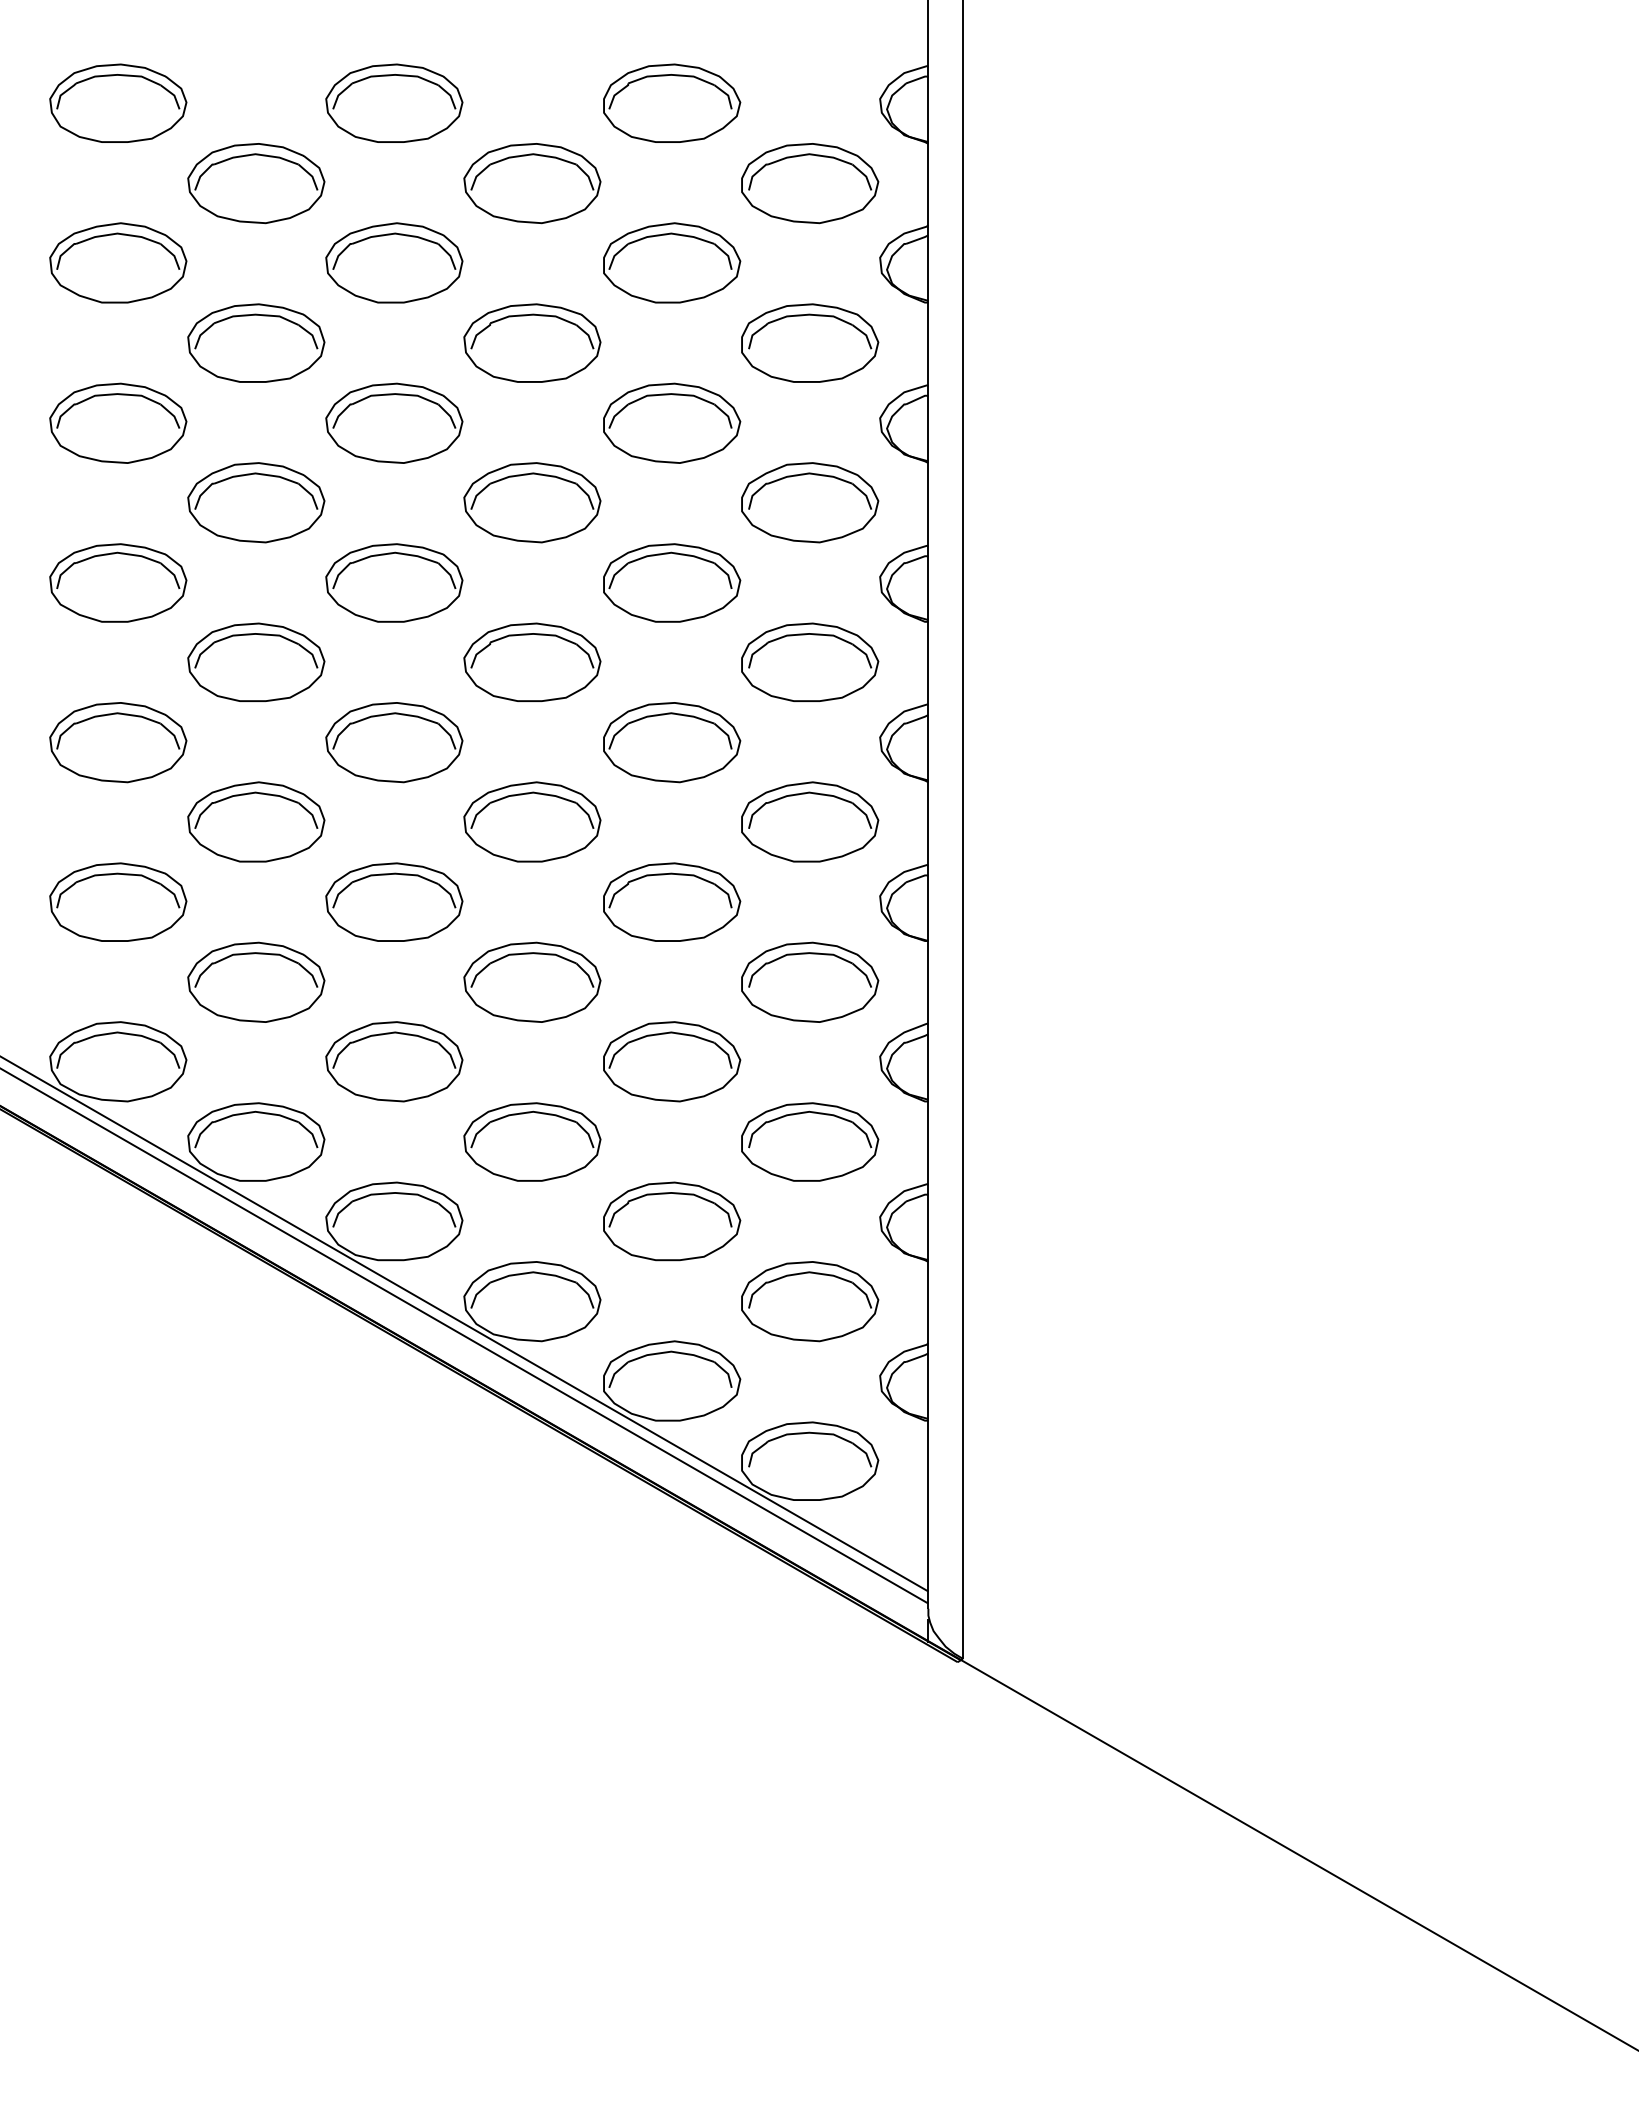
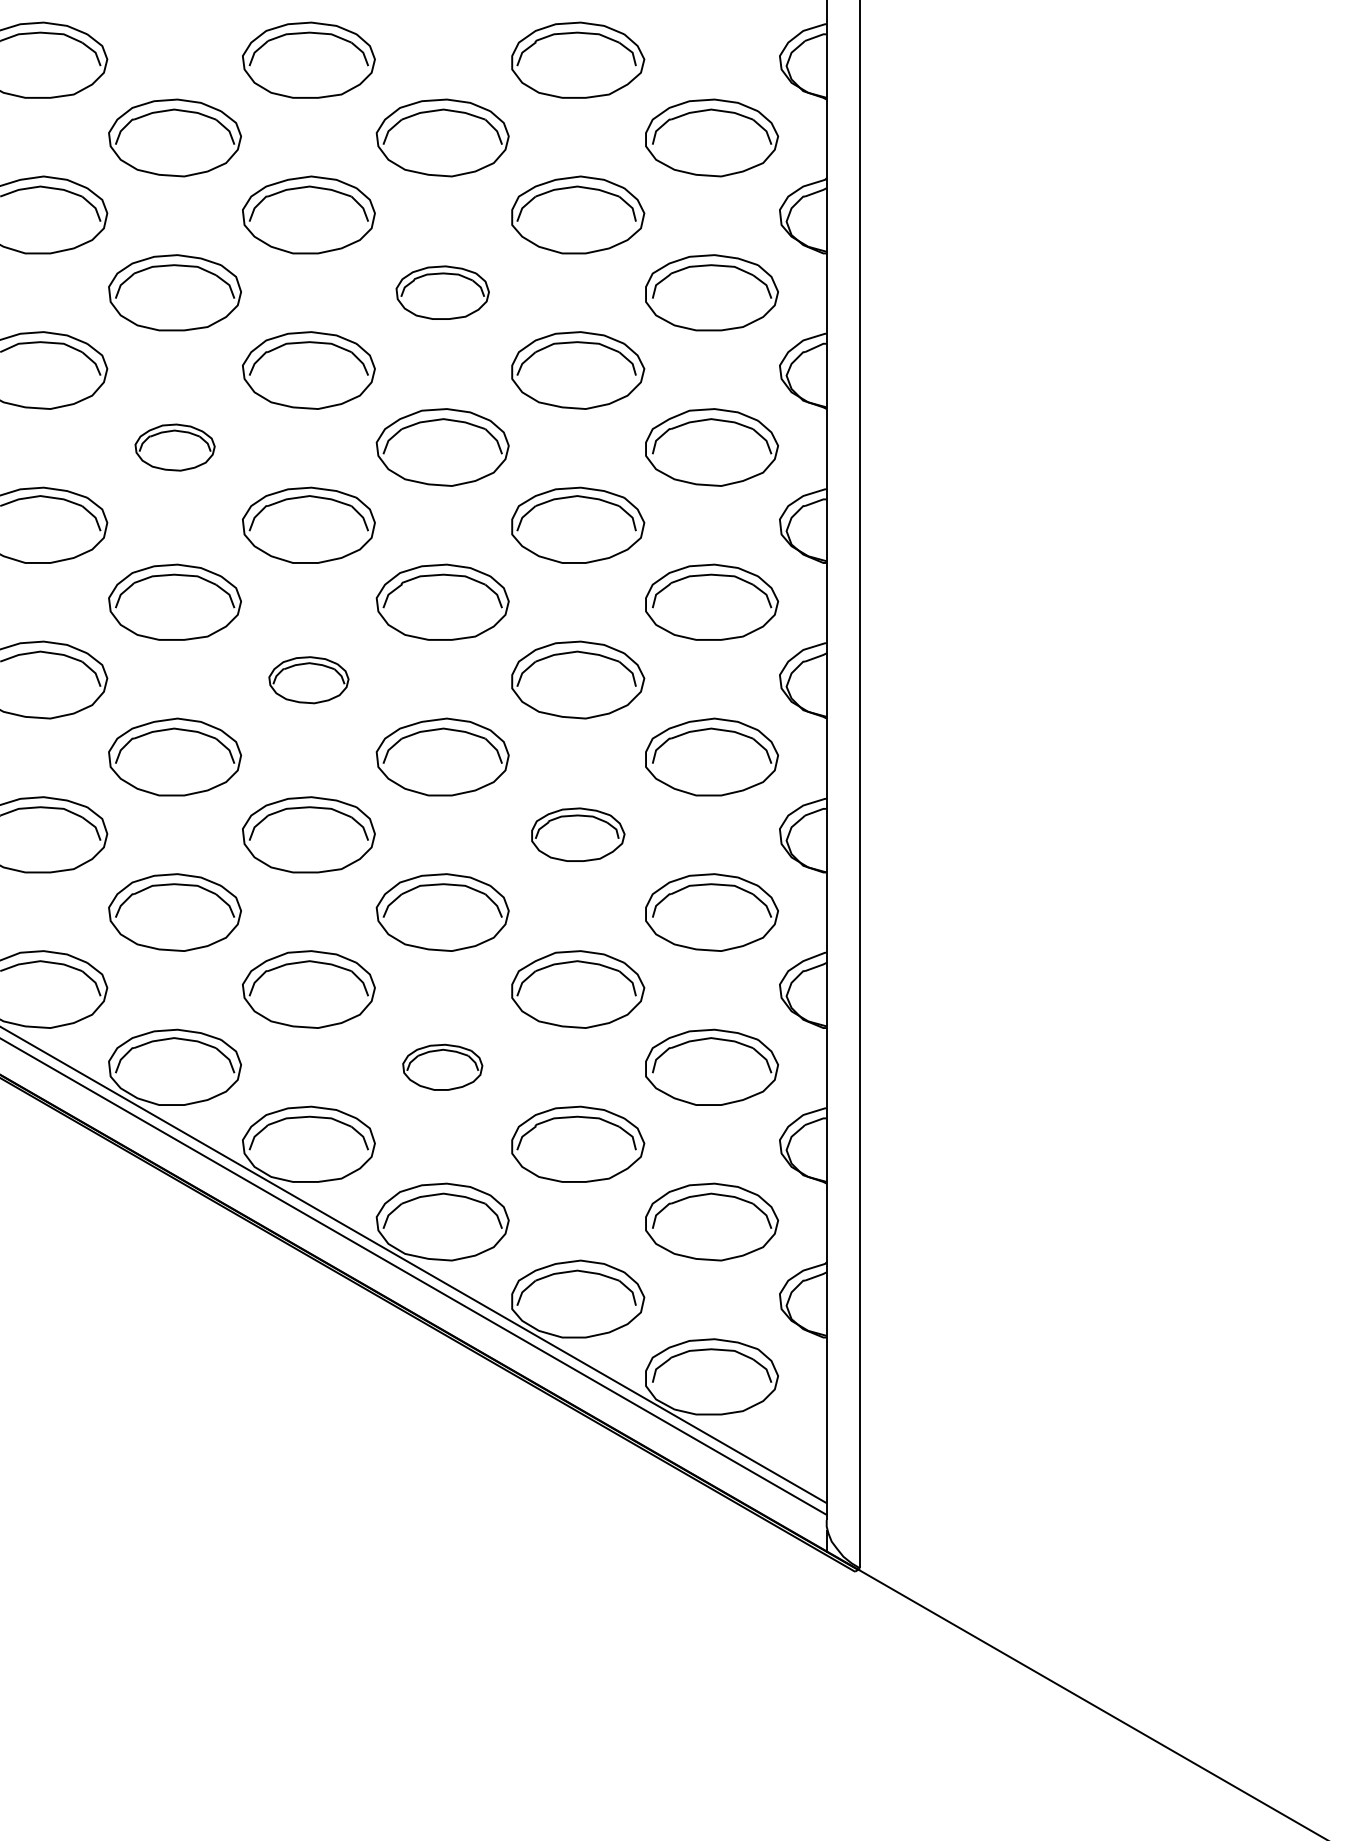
part: (532, 342) -> (442, 292), size x0.7
part: (256, 502) -> (175, 447), size x0.6
part: (394, 742) -> (309, 679), size x0.6
part: (672, 901) -> (578, 834), size x0.7
part: (532, 1141) -> (442, 1066), size x0.6

